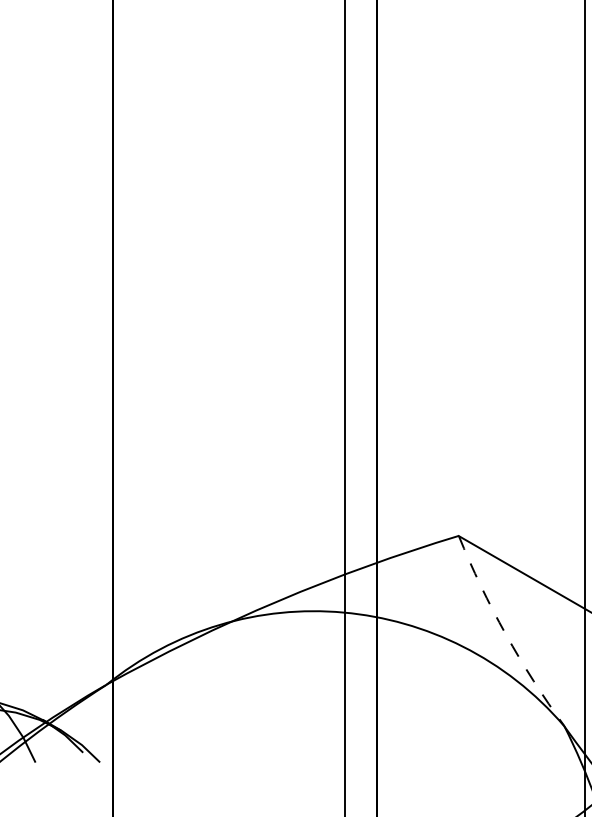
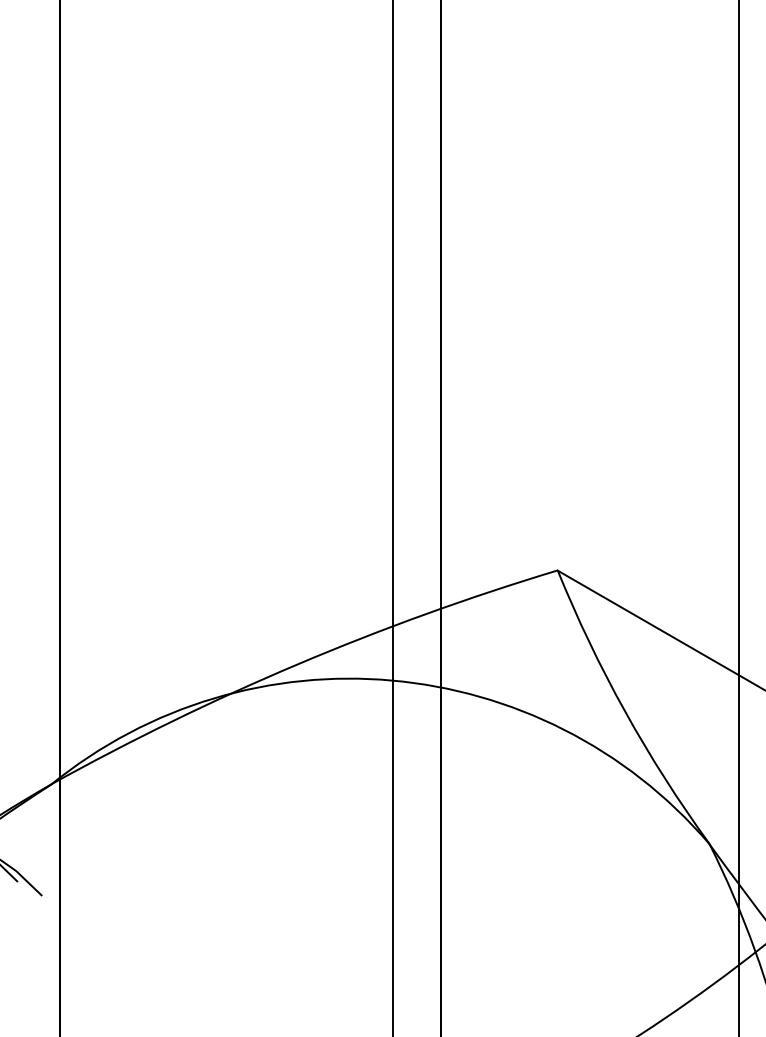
arc: (505, 634) -> (624, 712), dashed -> solid

